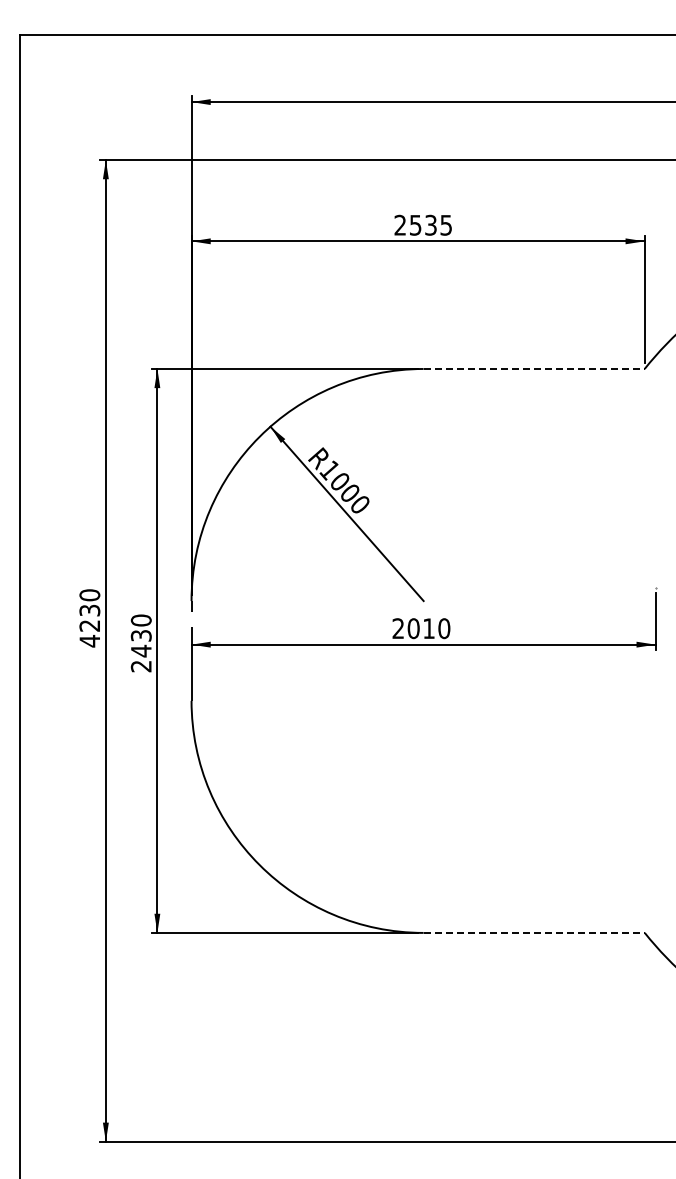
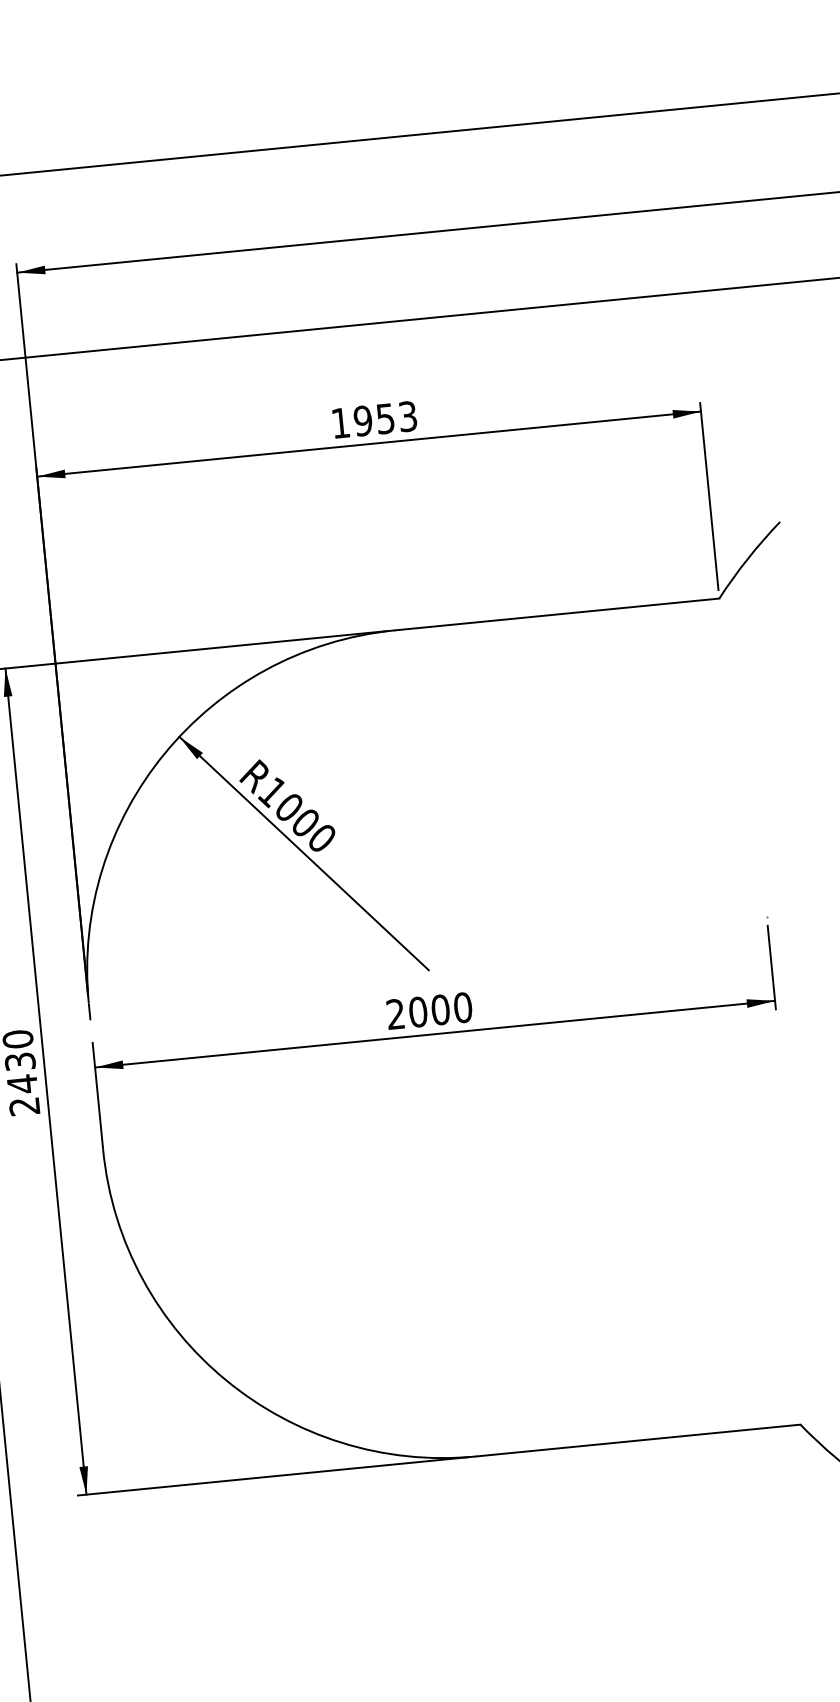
text: (422, 224) -> (373, 418), 2535 -> 1953
line: (534, 368) -> (557, 613), dashed -> solid
text: (429, 628) -> (441, 1009), 2010 -> 2000
line: (534, 932) -> (638, 1439), dashed -> solid

